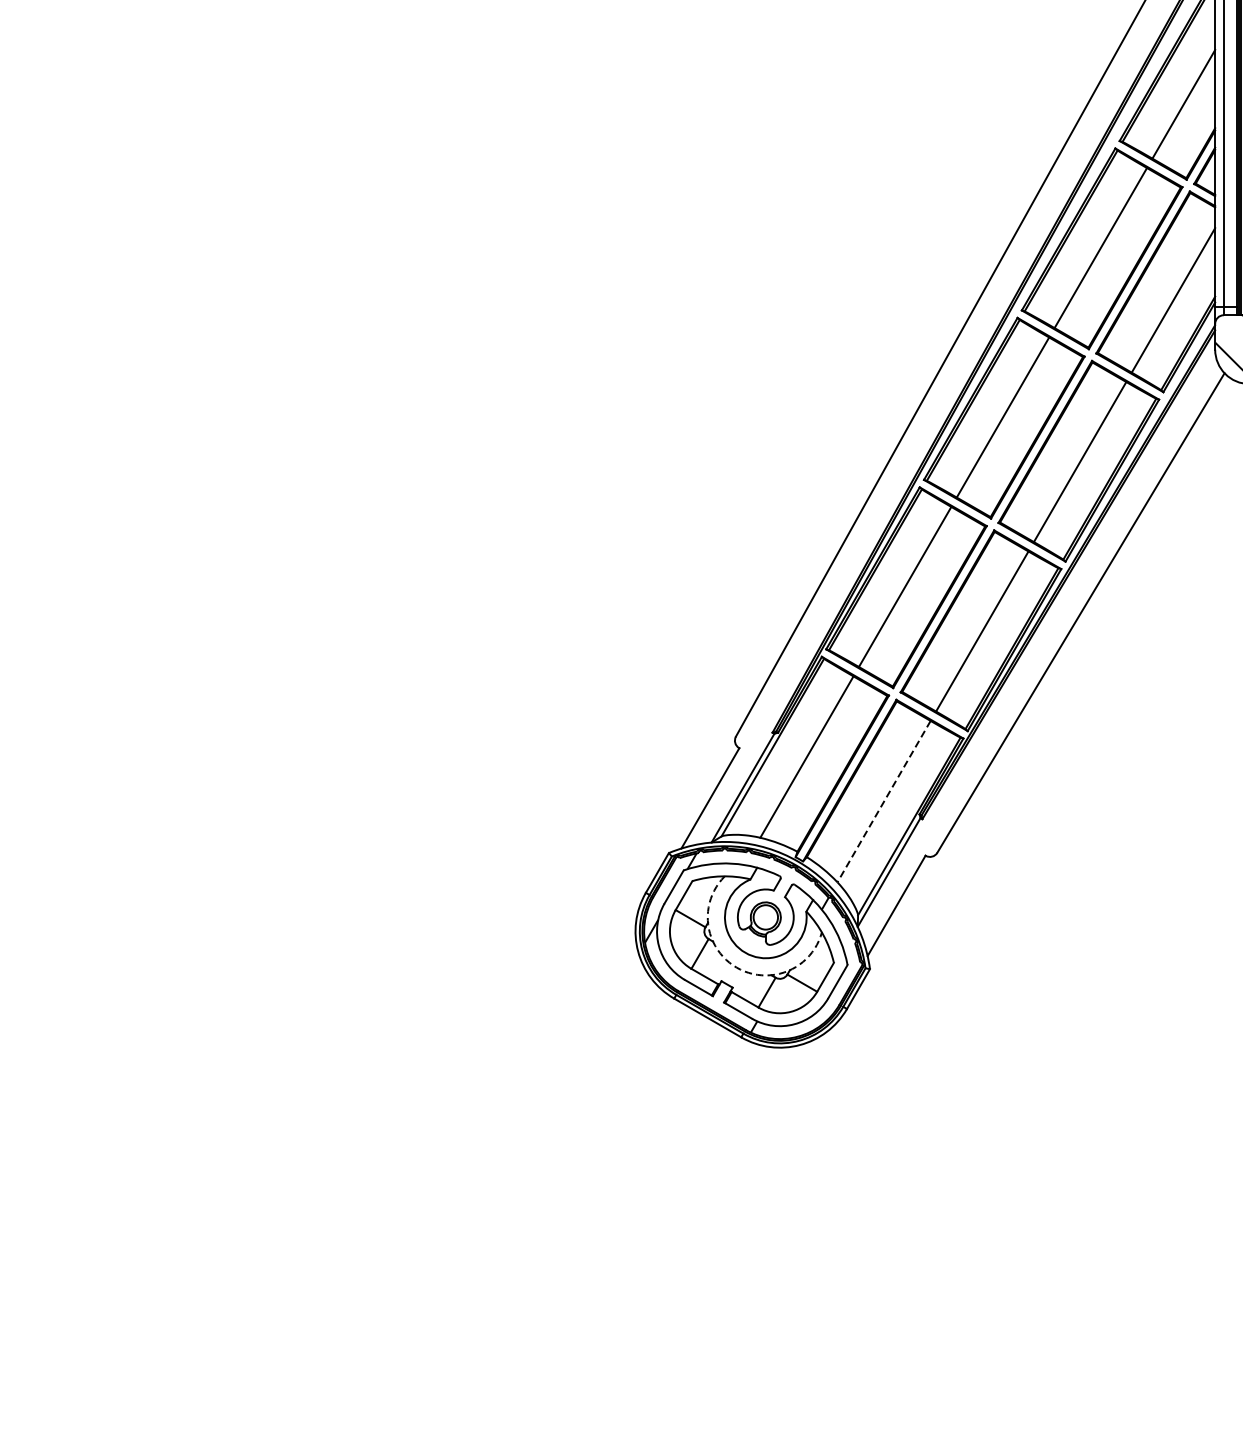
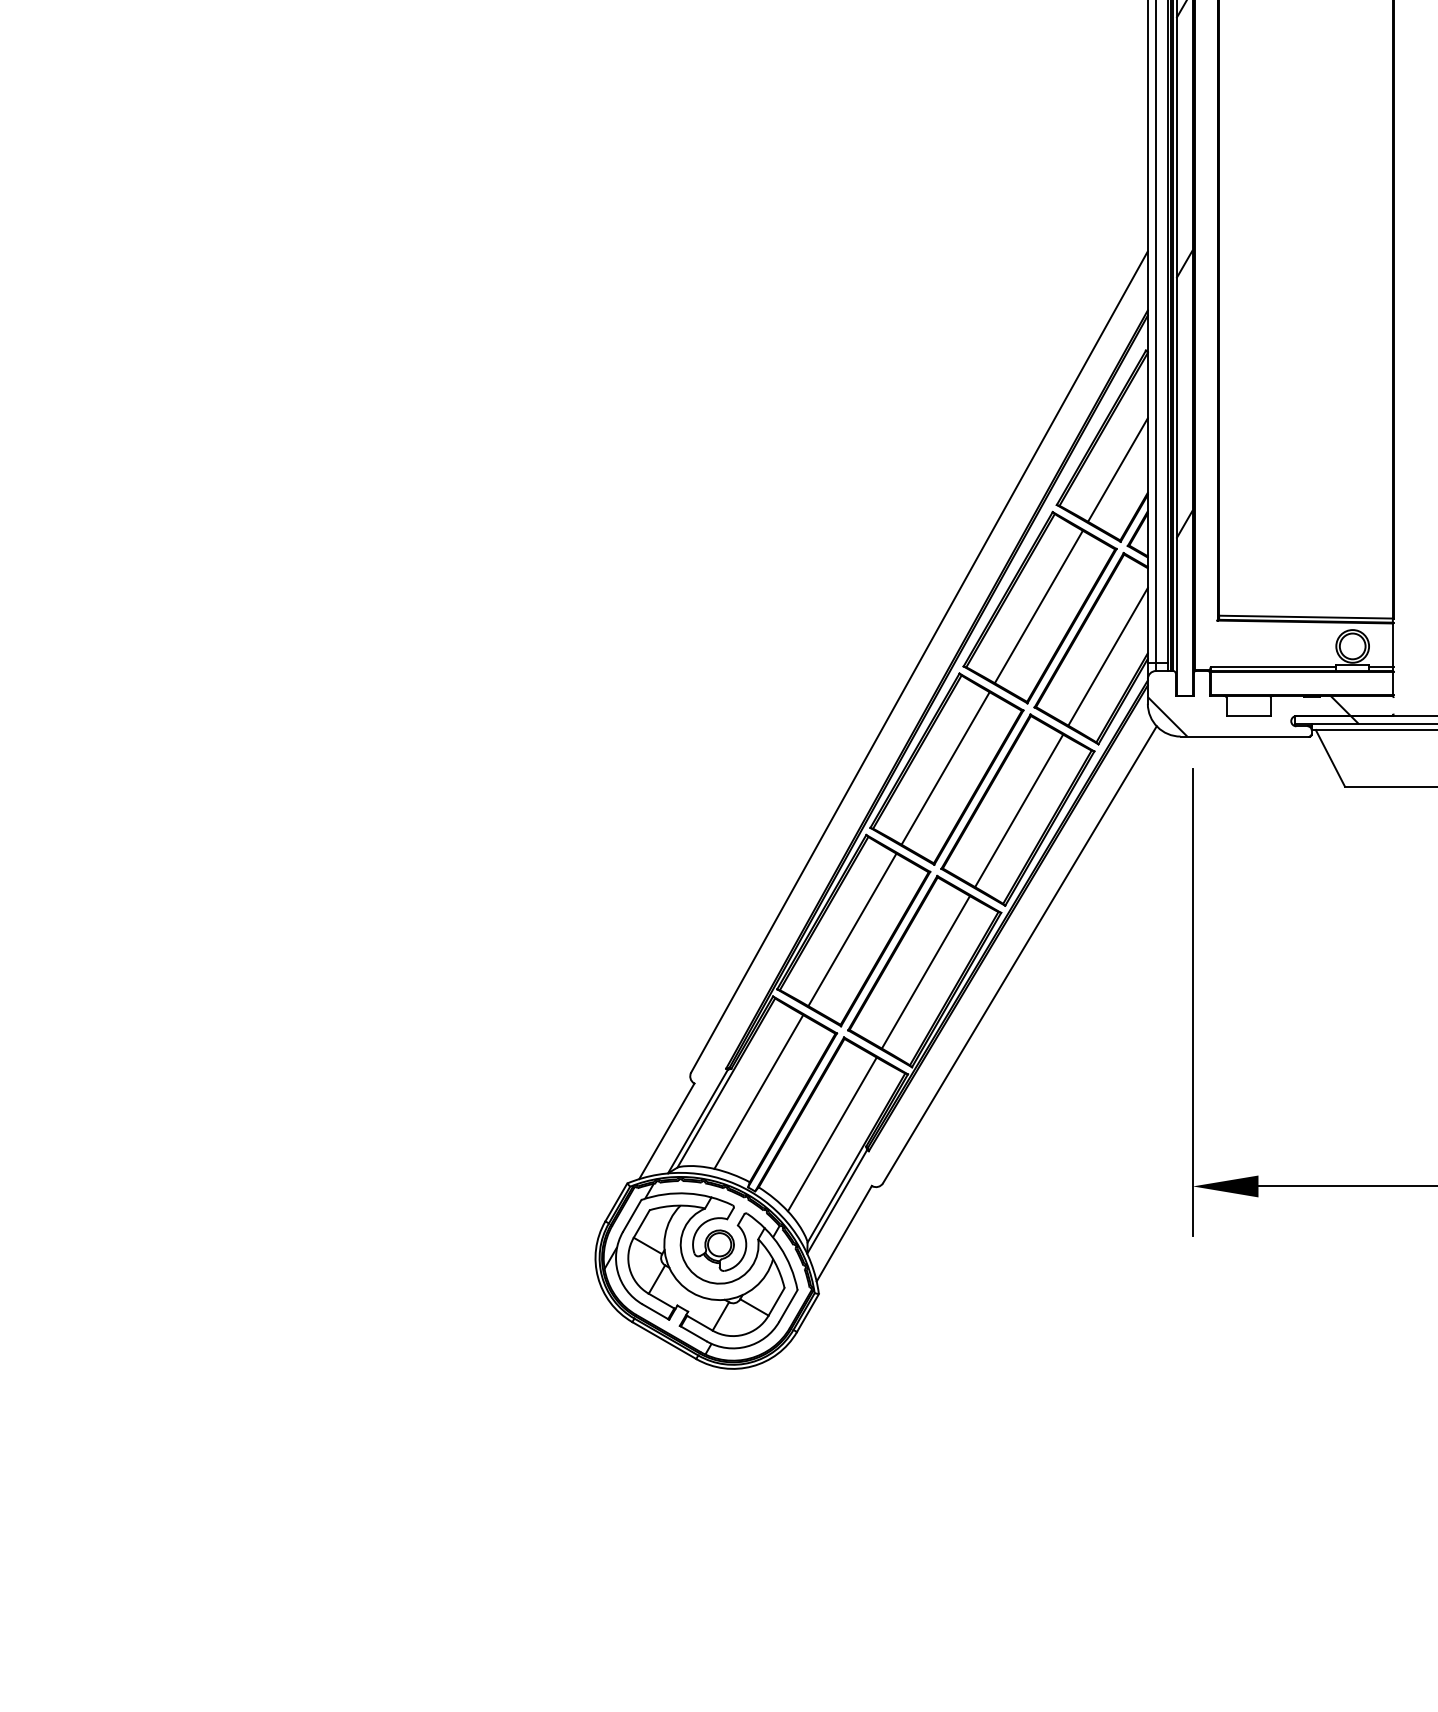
line: (884, 801) -> (832, 1134), dashed -> solid
arc: (737, 967) -> (692, 1292), dashed -> solid

